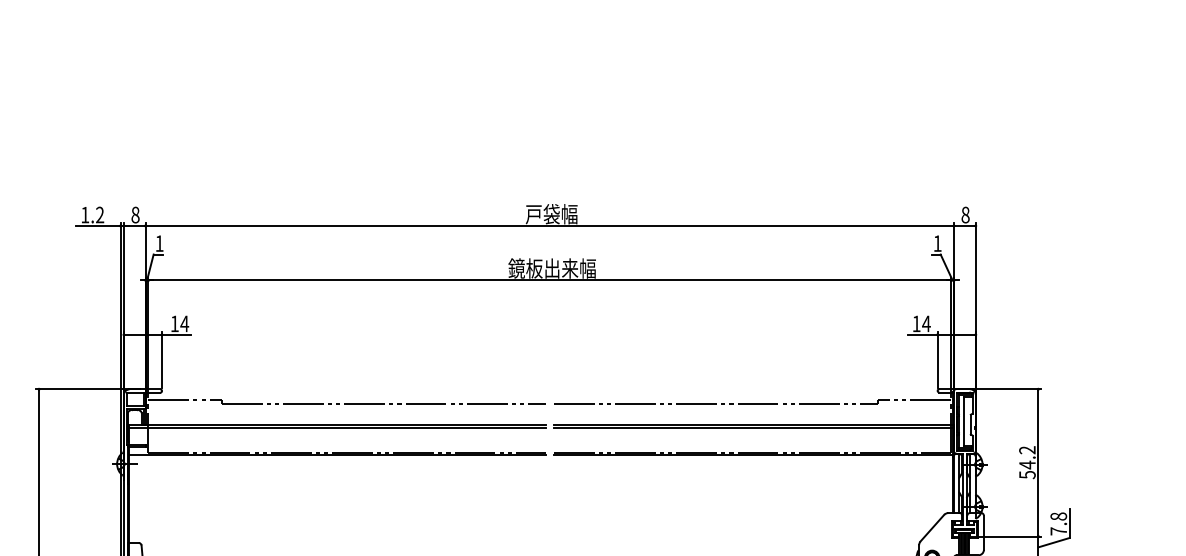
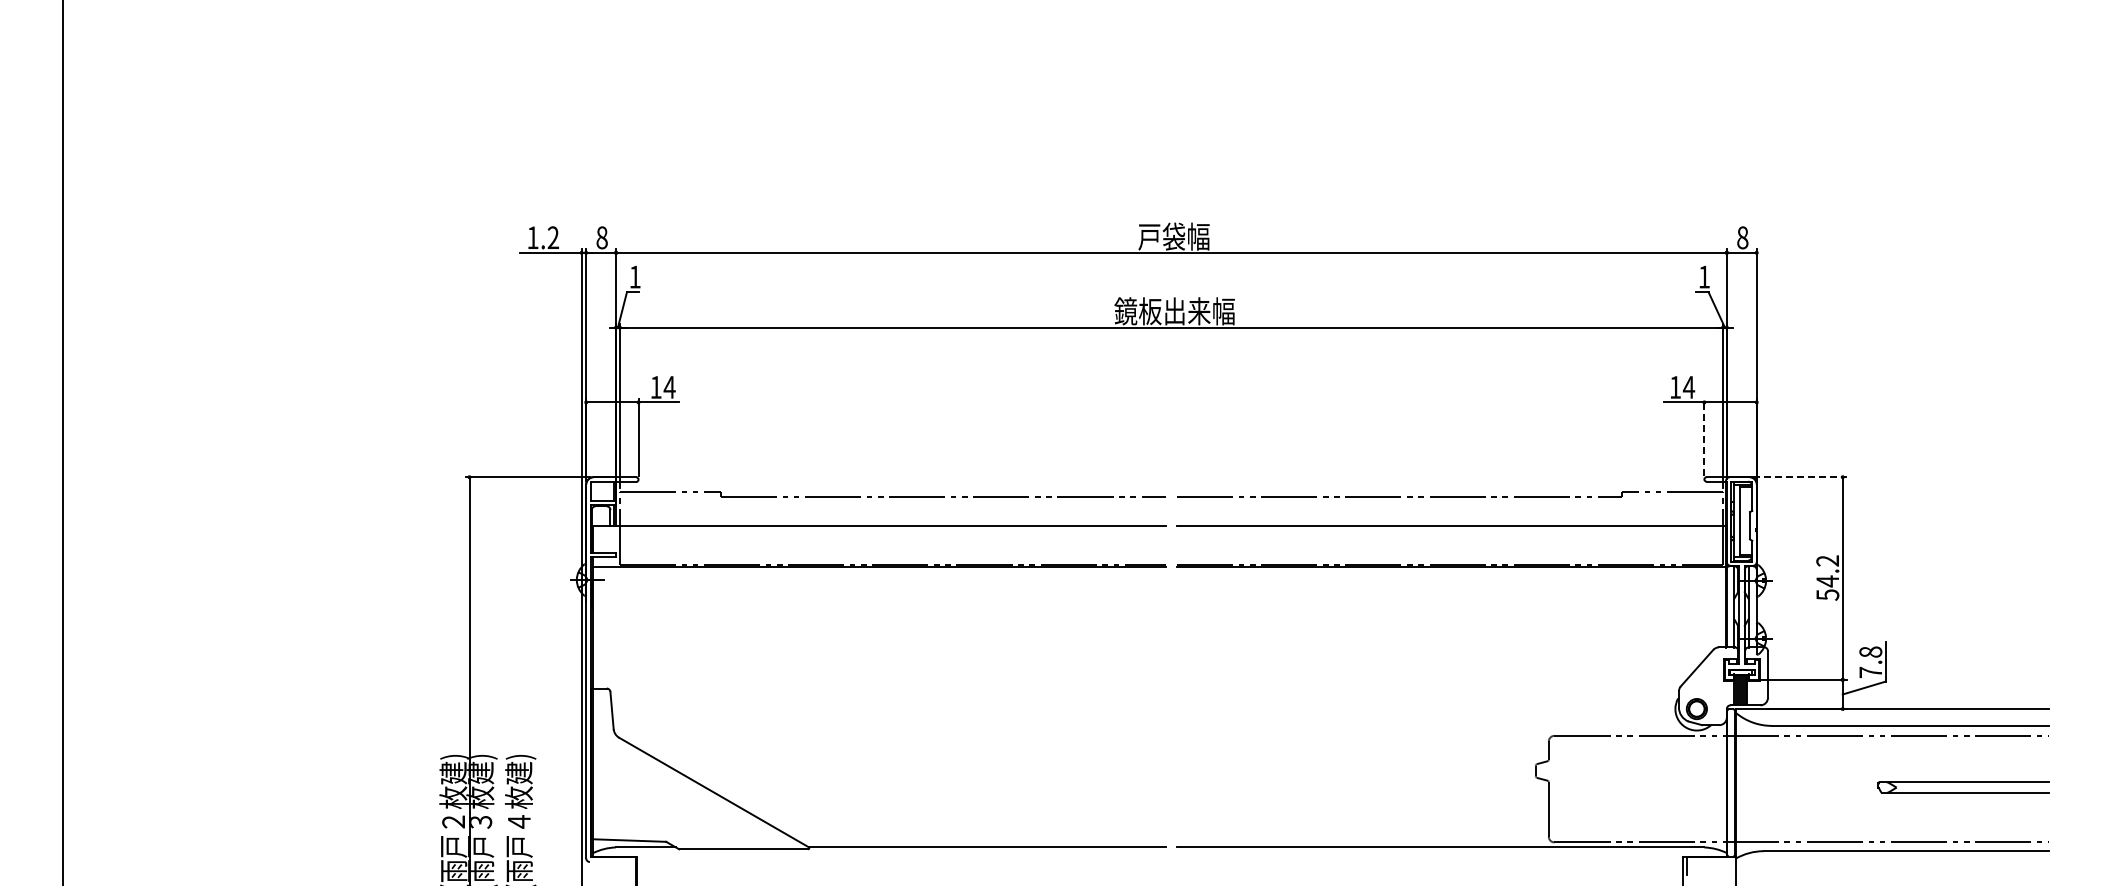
line: (937, 360) -> (1704, 437), solid -> dashed
line: (1006, 389) -> (1799, 477), solid -> dashed
line: (337, 428) -> (879, 530), removed
line: (753, 428) -> (1451, 530), removed

